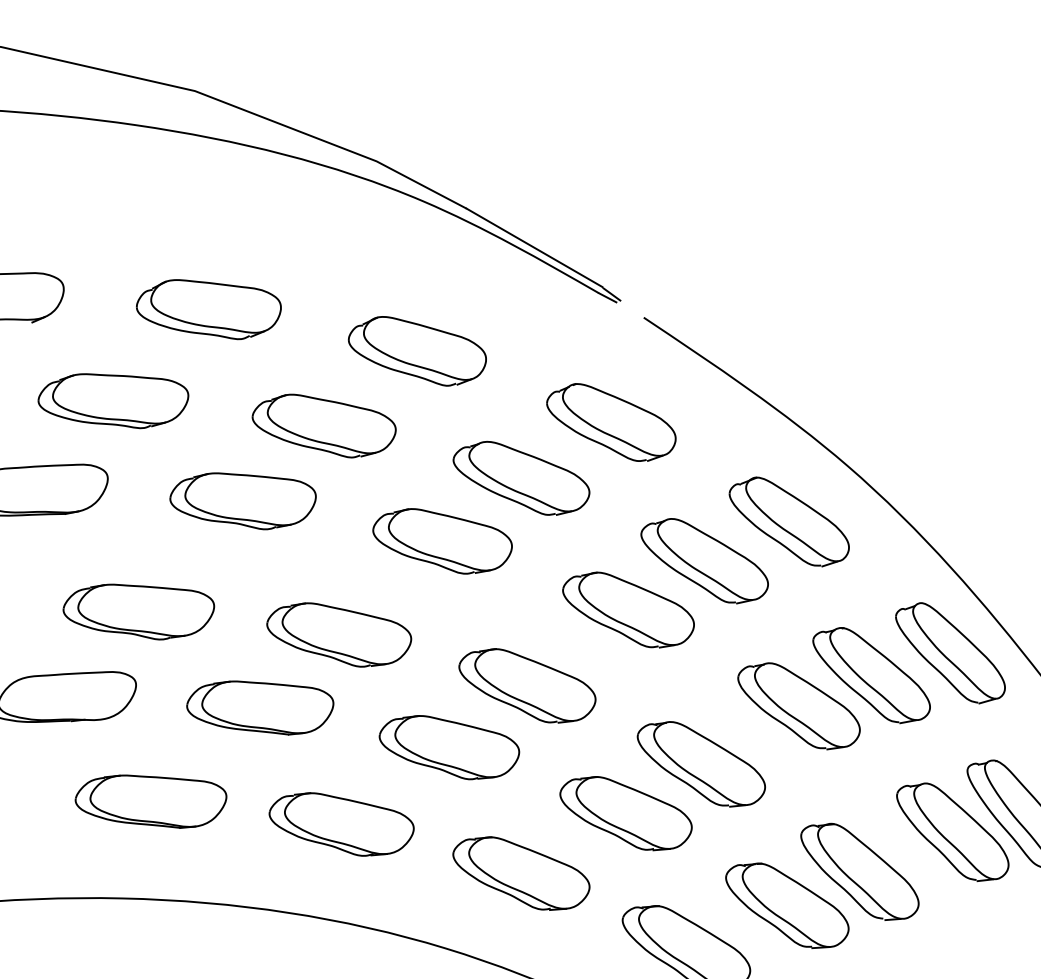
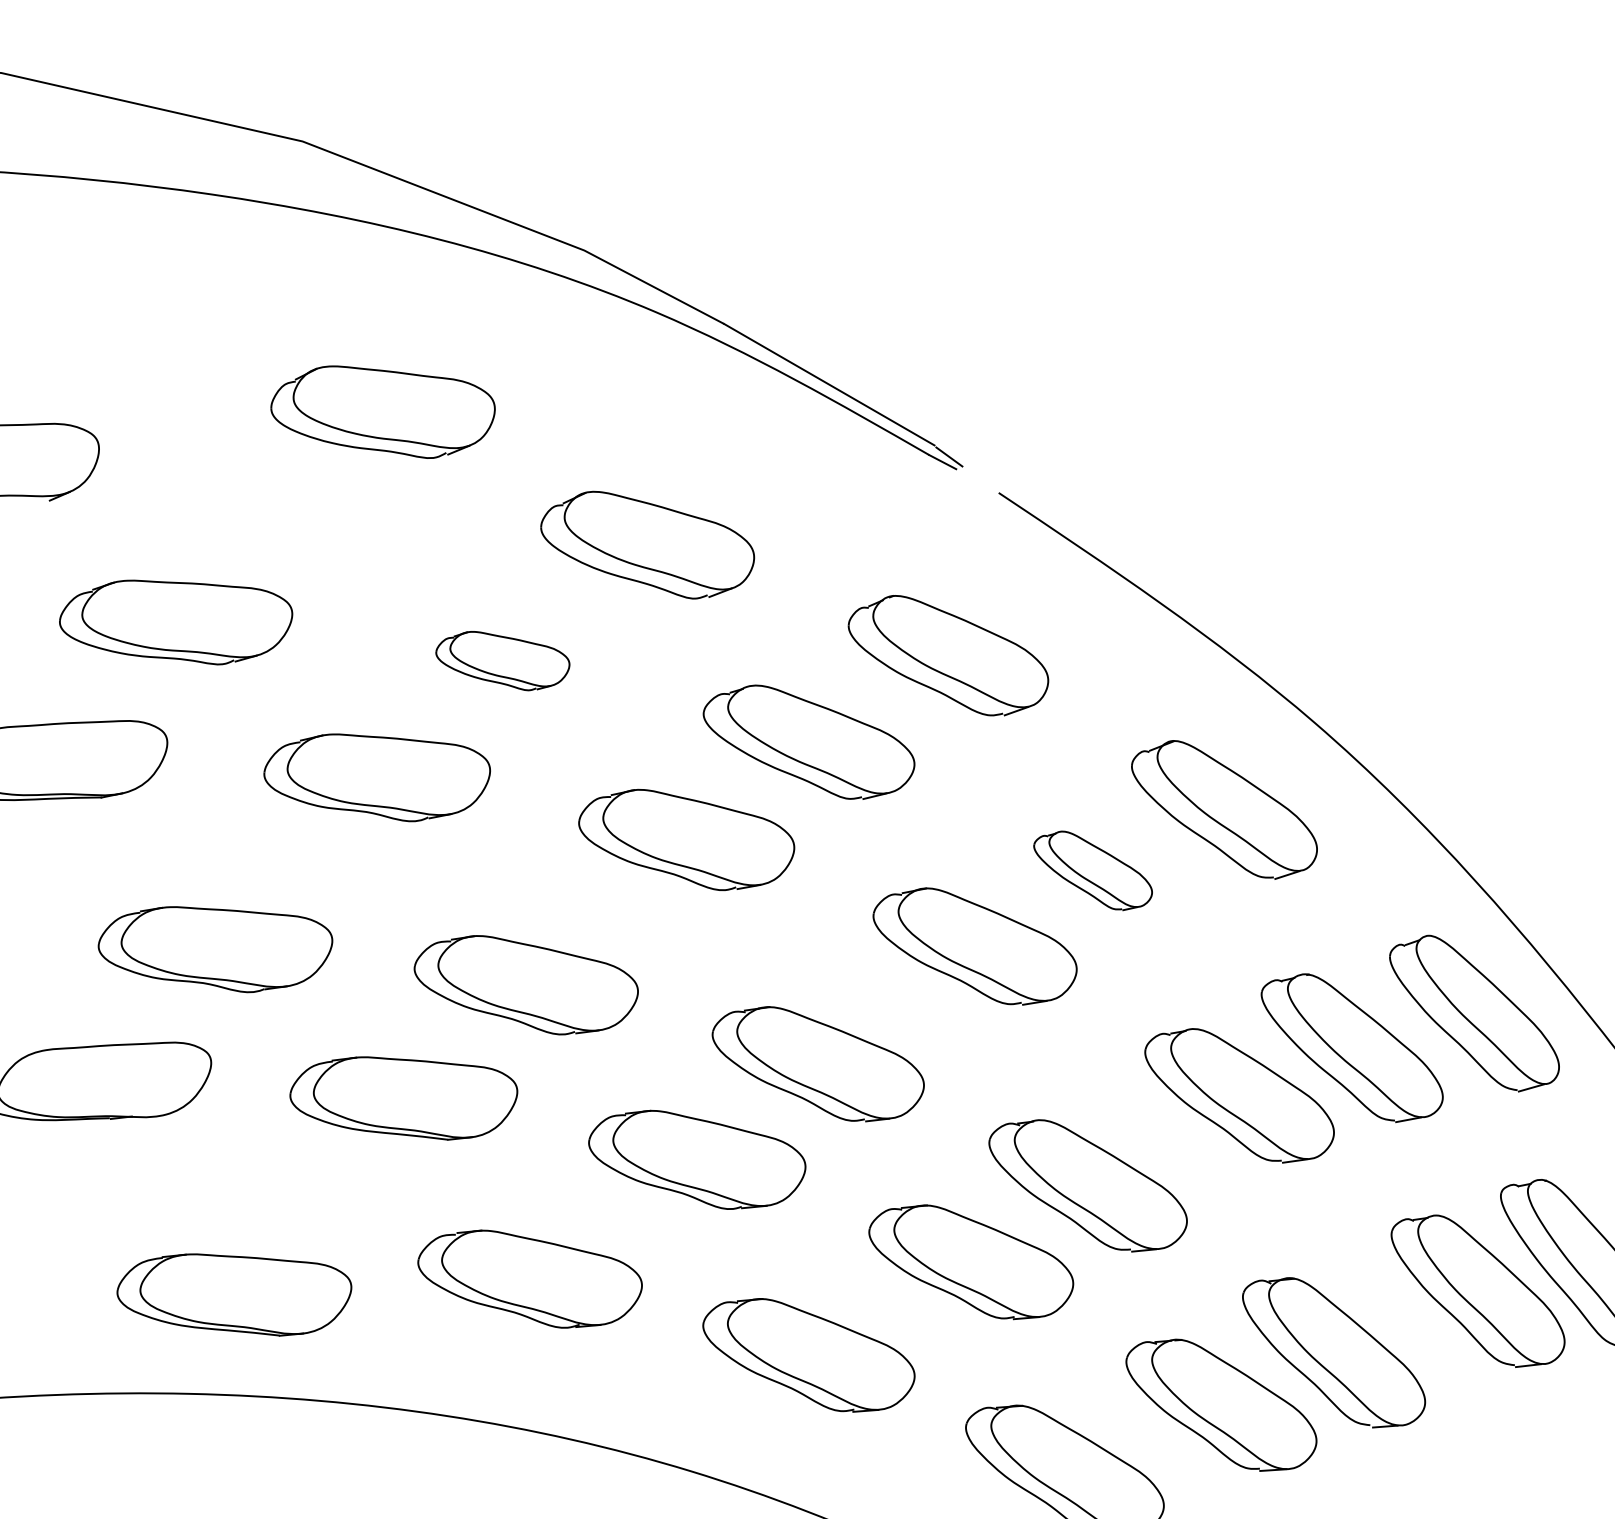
part: (208, 309) -> (382, 412), moved
part: (323, 425) -> (501, 660), size x0.6
part: (704, 561) -> (1092, 871), size x0.6
part: (150, 801) -> (233, 1294), moved

